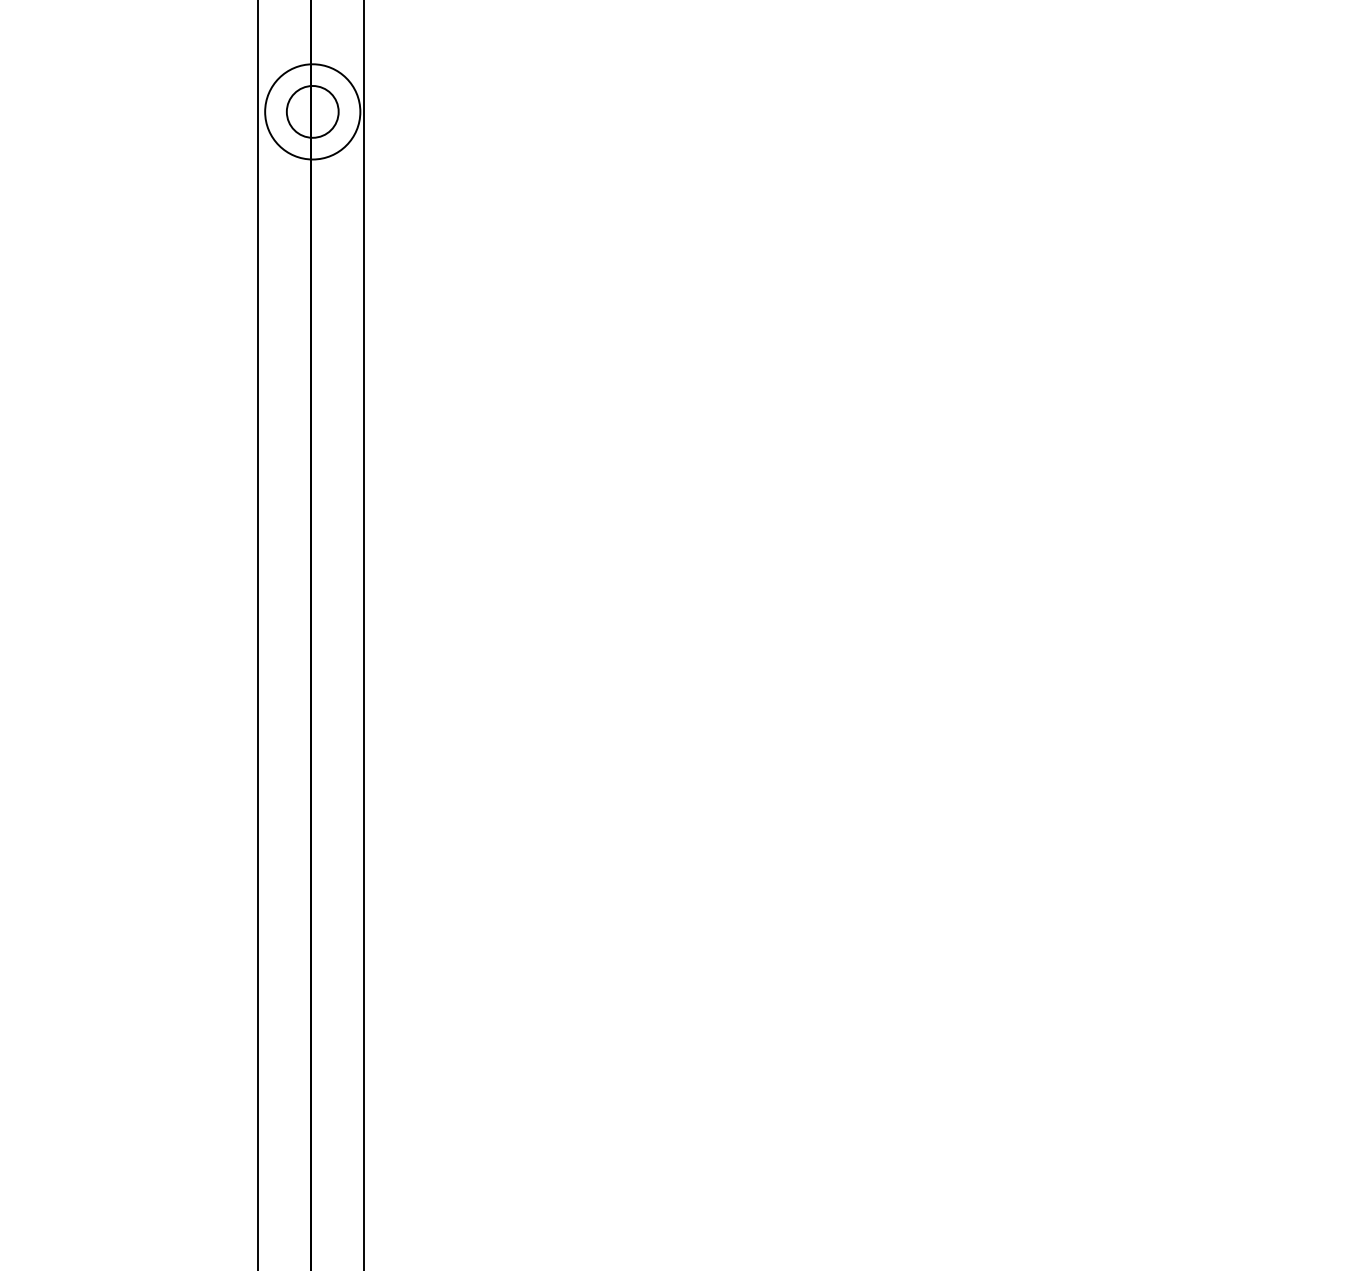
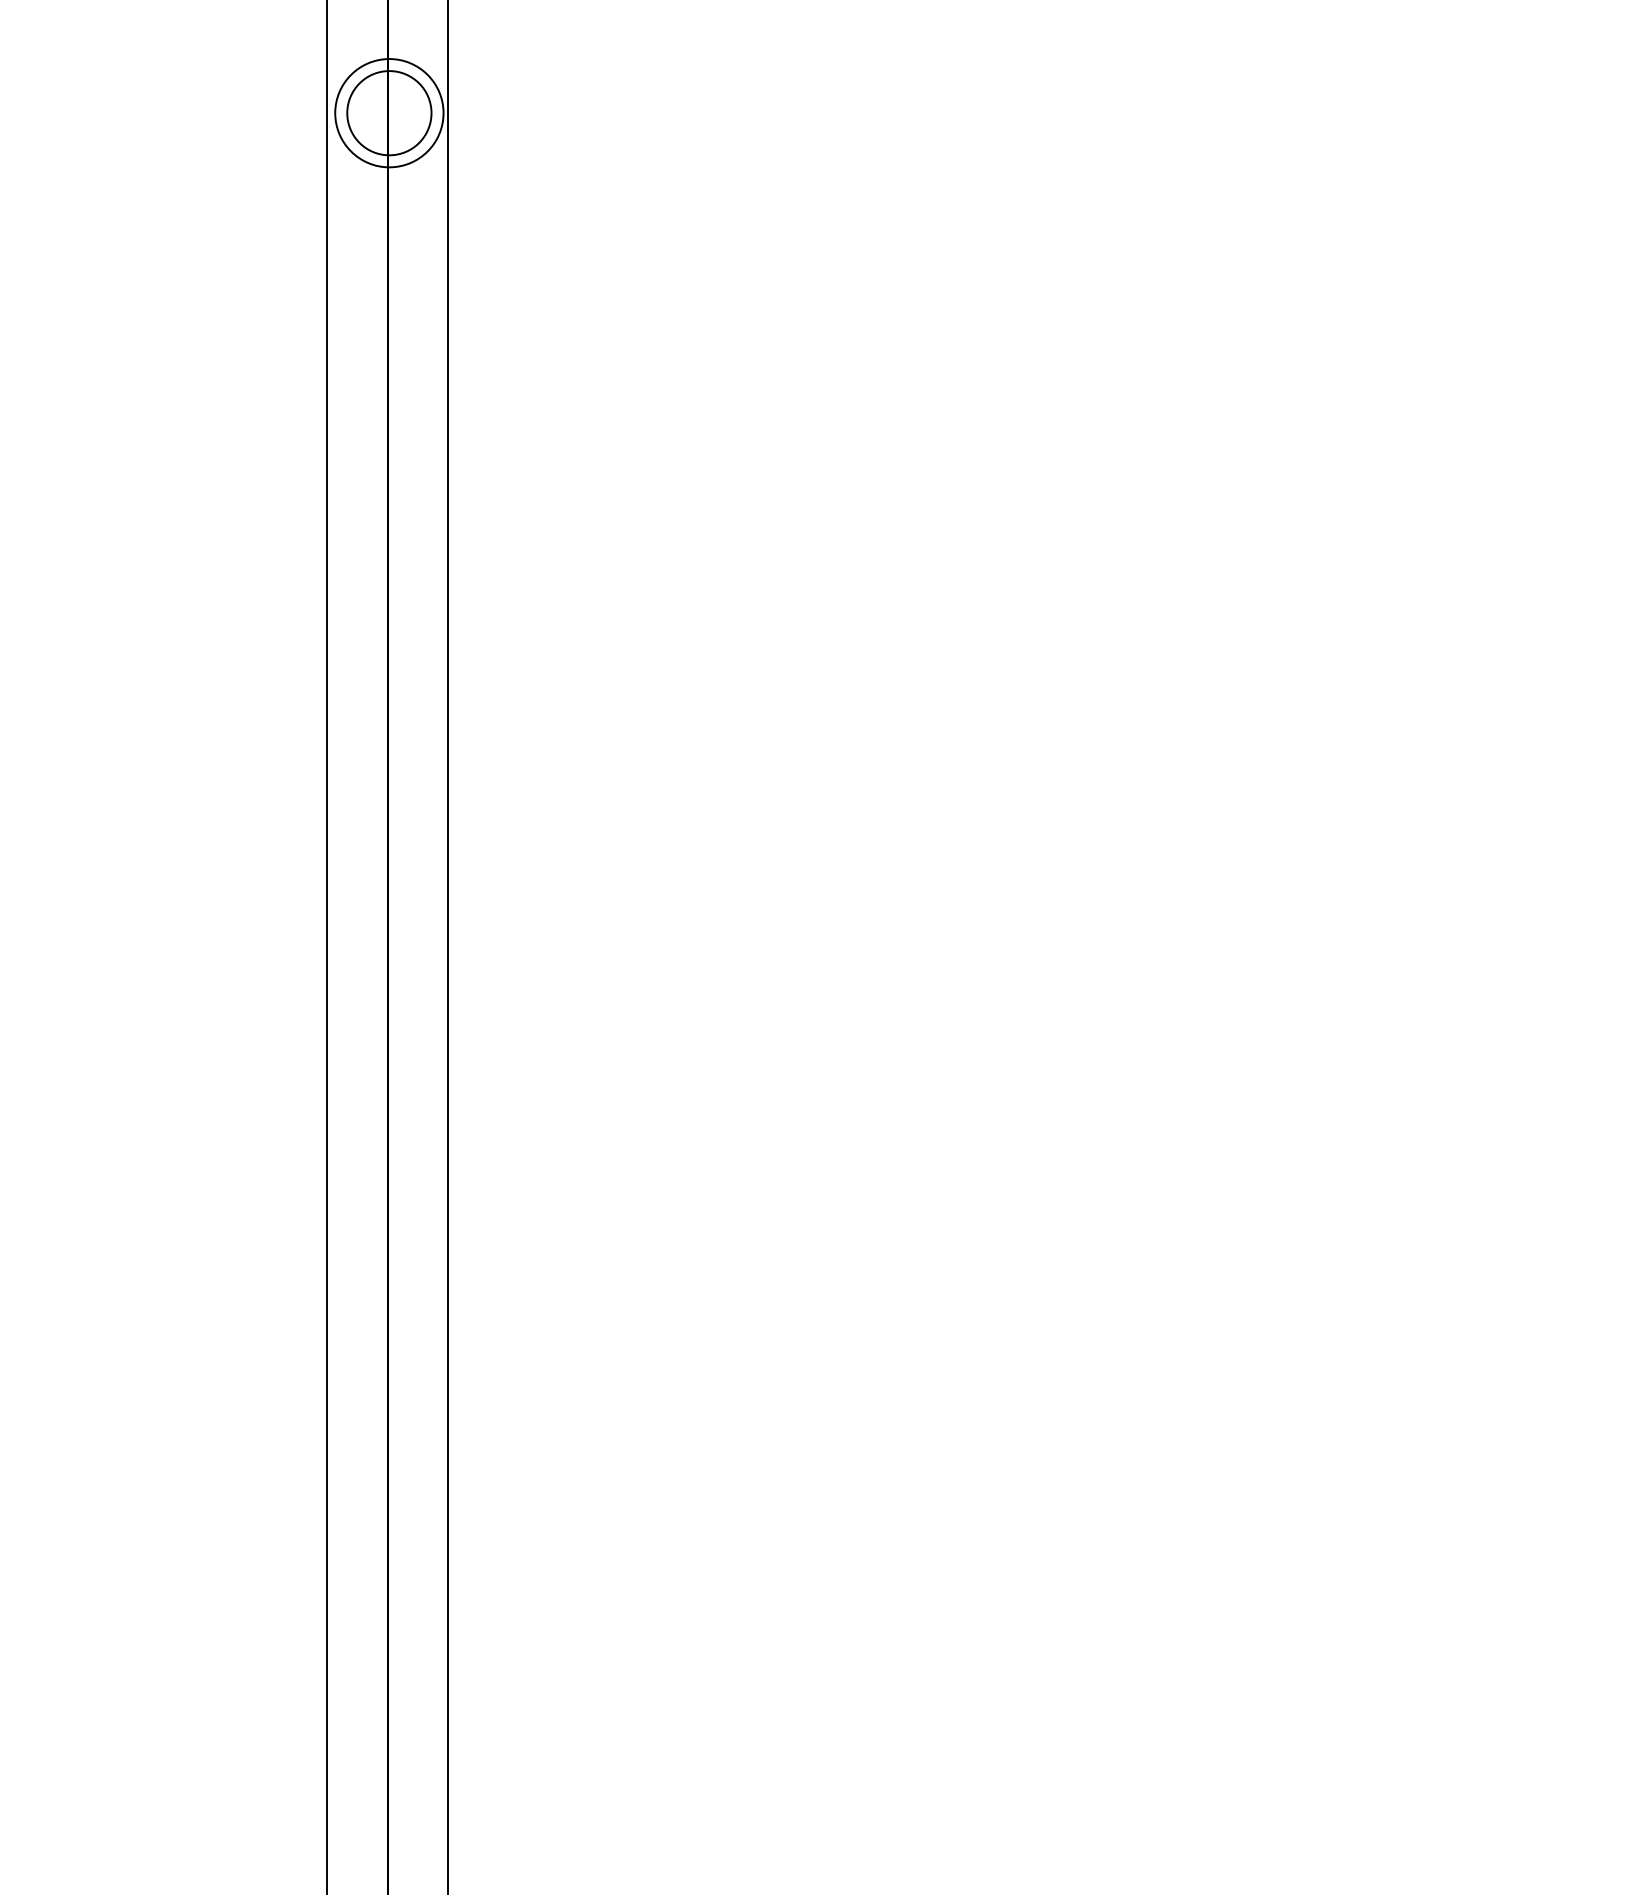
circle: (312, 112) -> (389, 113), size x1.43

